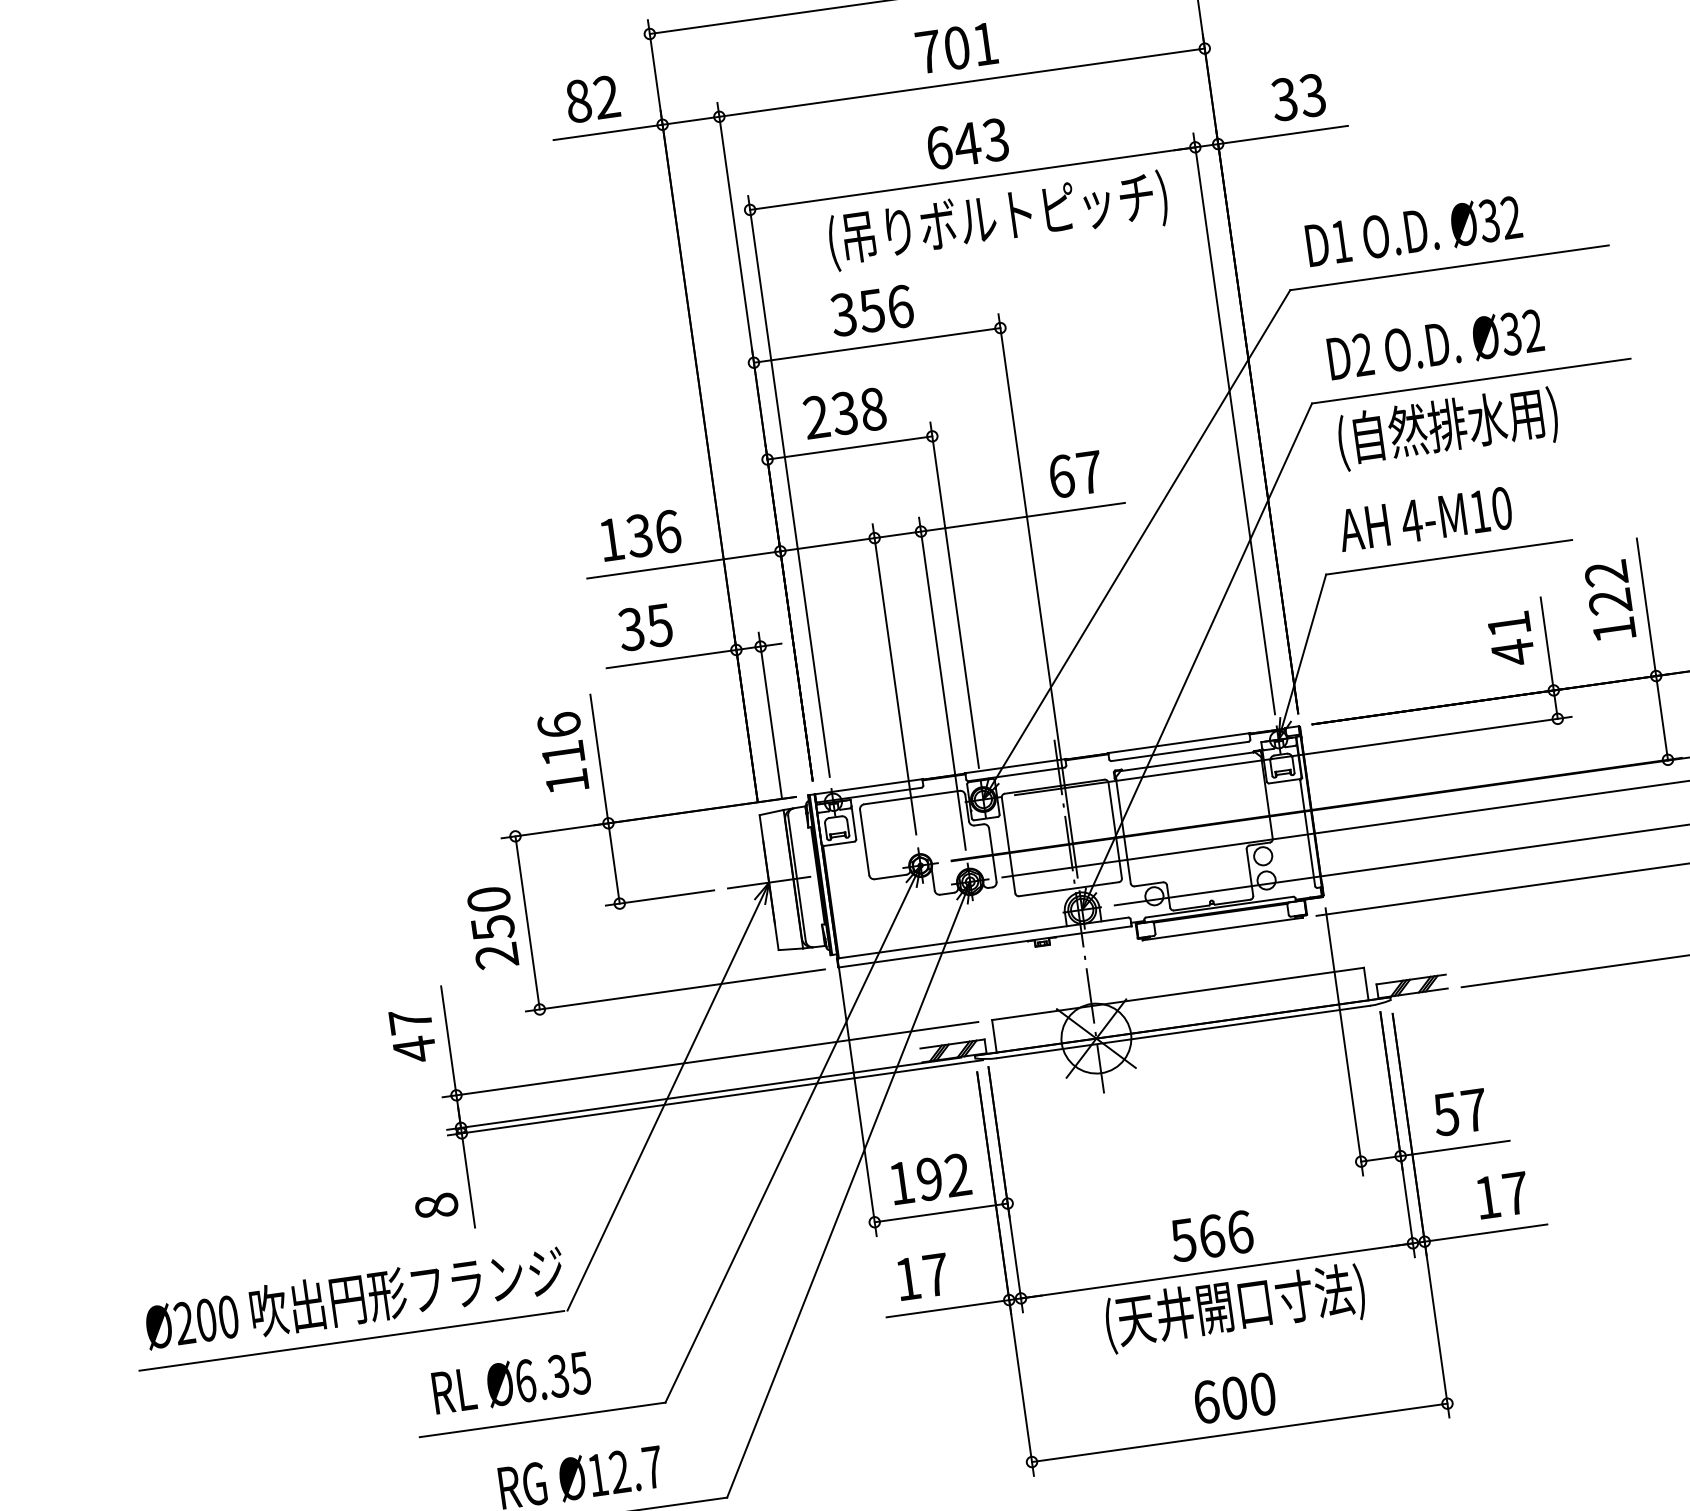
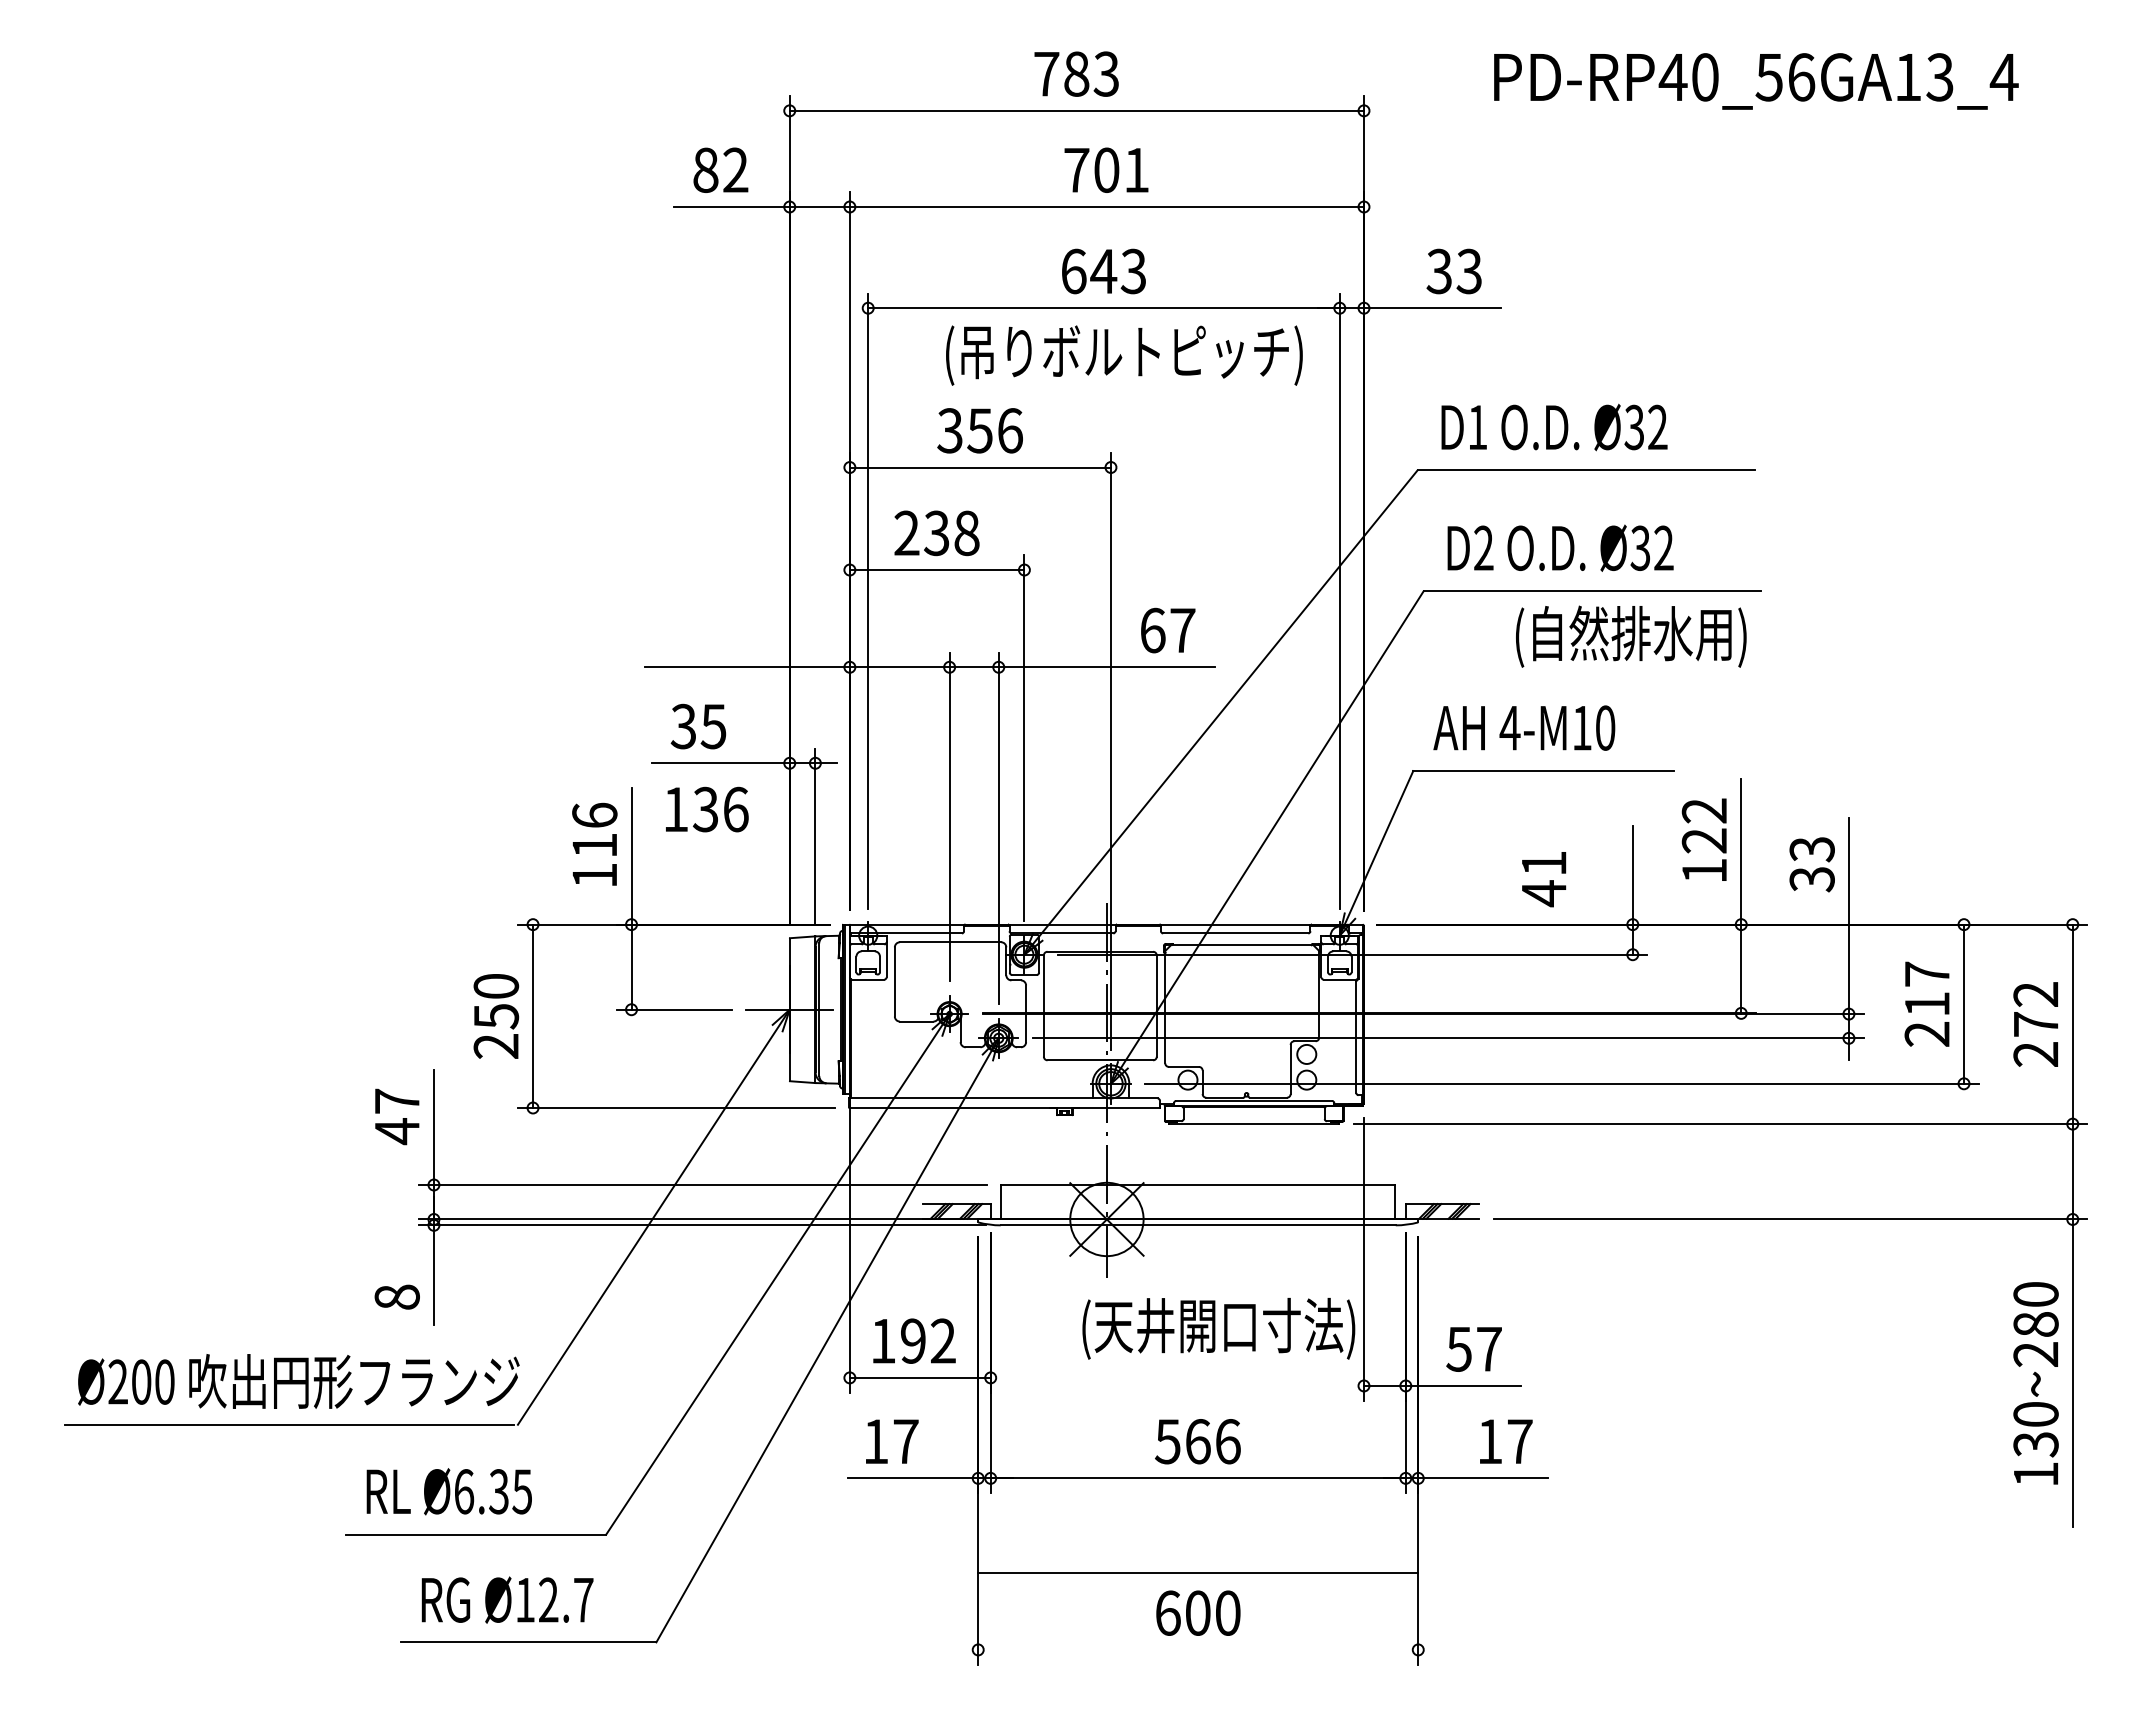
text: (1448, 427) -> (1631, 636), moved
text: (641, 535) -> (707, 809), moved
text: (1511, 639) -> (1544, 879), moved
text: (1234, 1307) -> (1218, 1328), moved
line: (1239, 1432) -> (1198, 1572), moved

